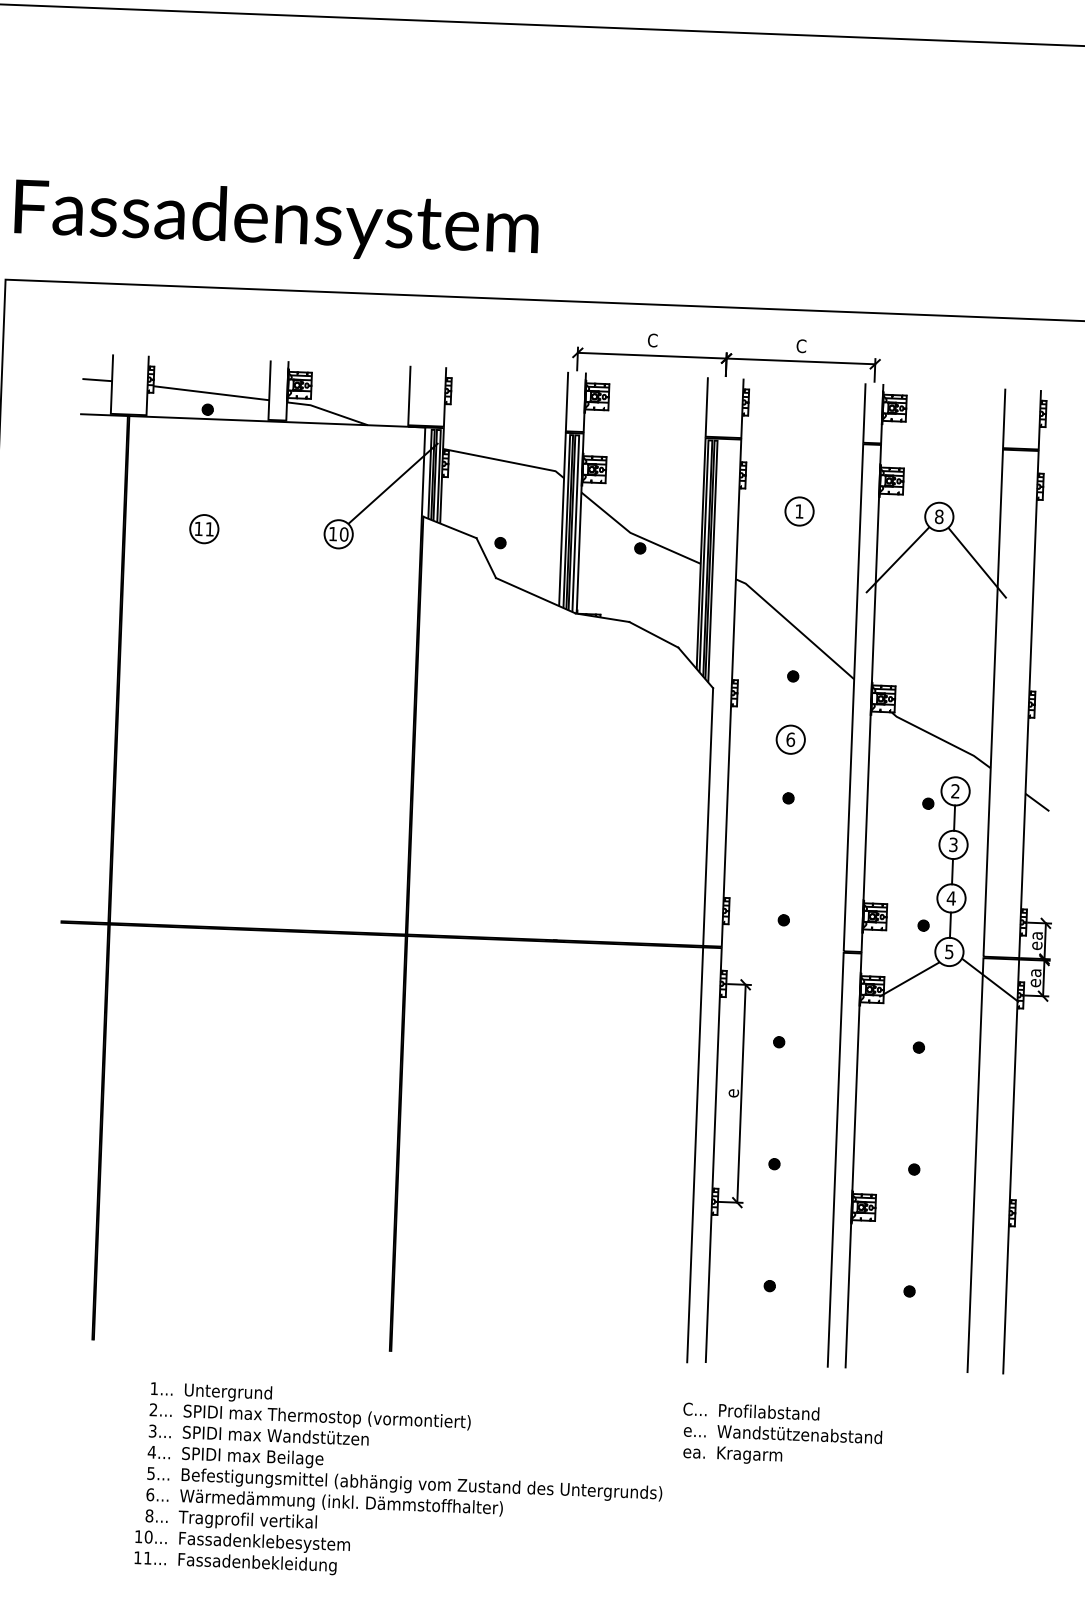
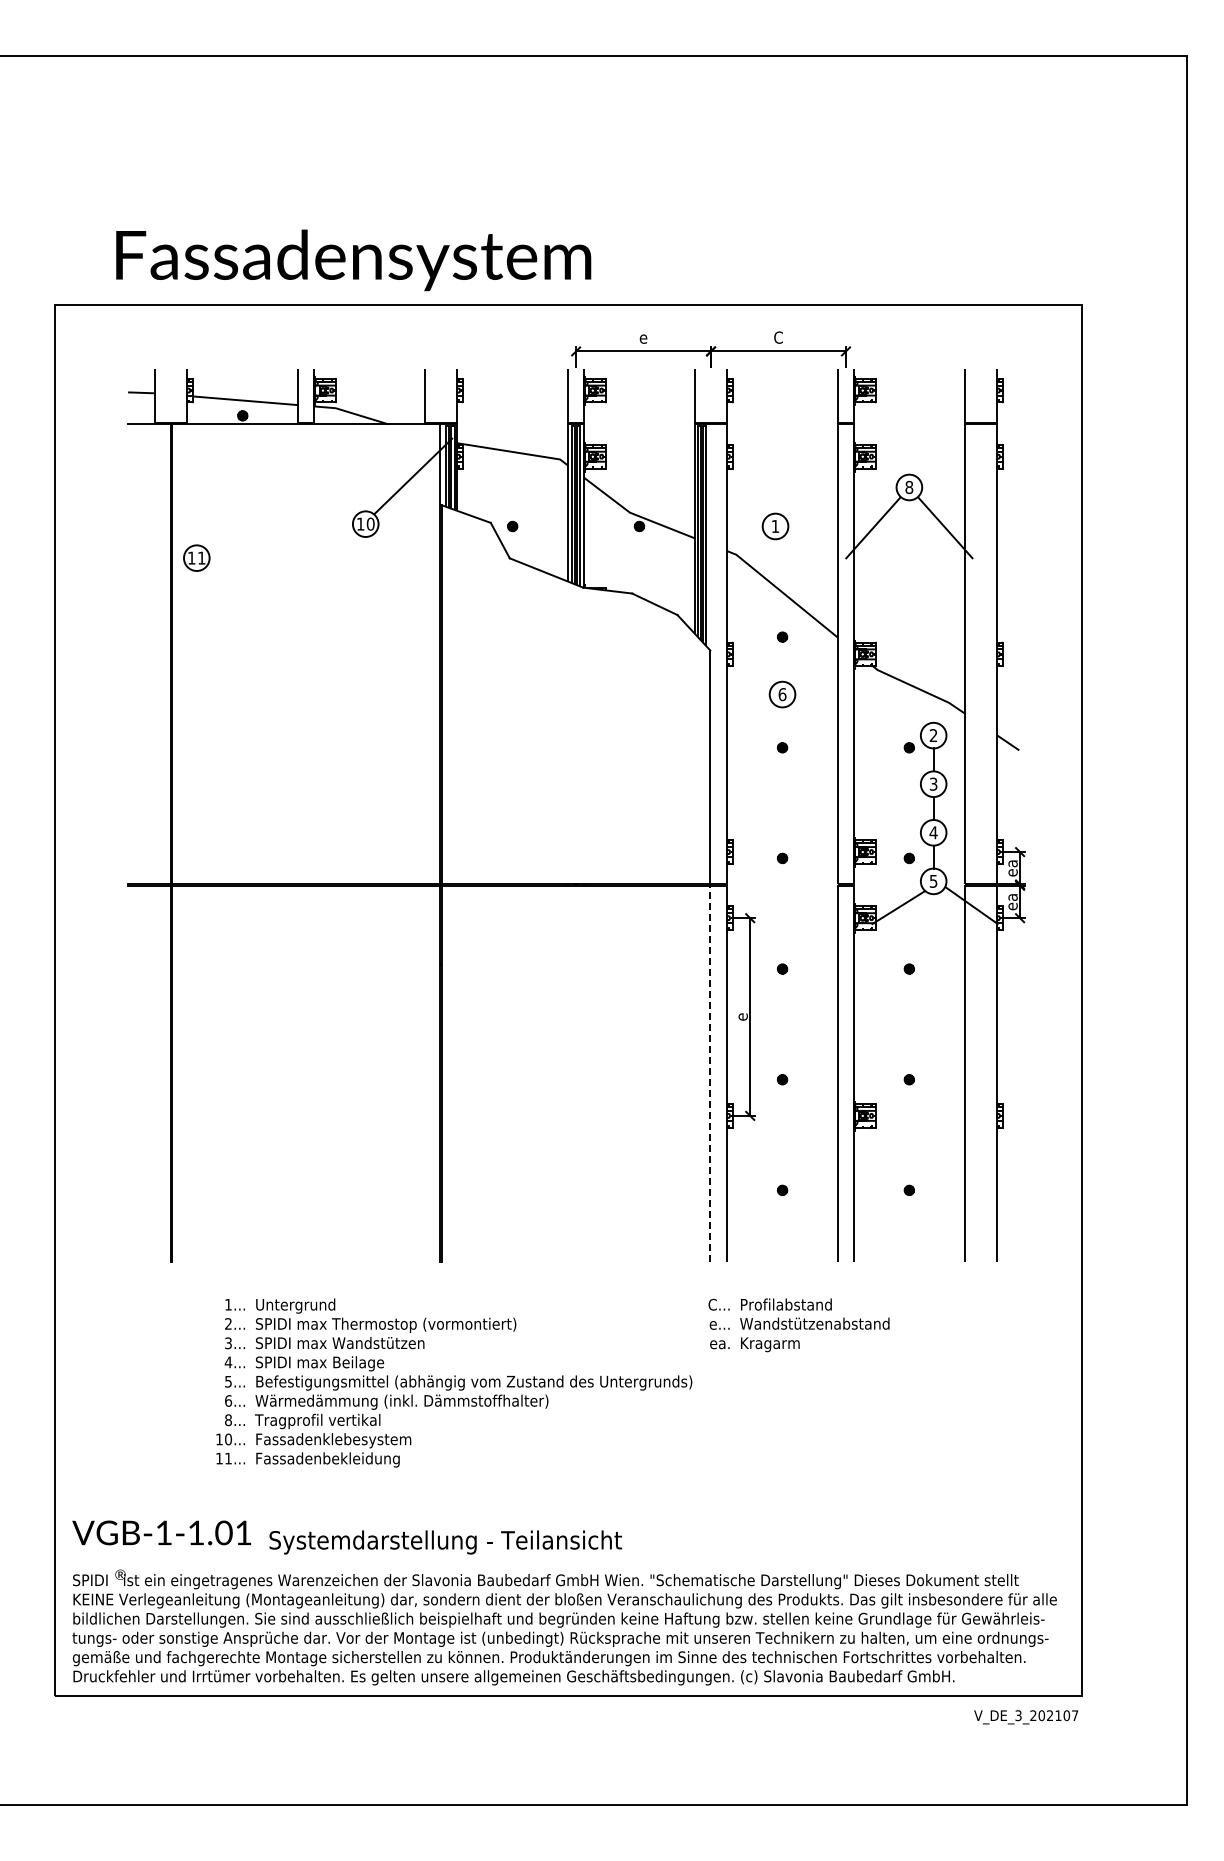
text: (276, 222) -> (353, 260), moved
text: (652, 340) -> (643, 337), C -> e
part: (799, 511) -> (775, 526), moved
part: (204, 528) -> (196, 557), moved
line: (695, 1154) -> (710, 1073), solid -> dashed

